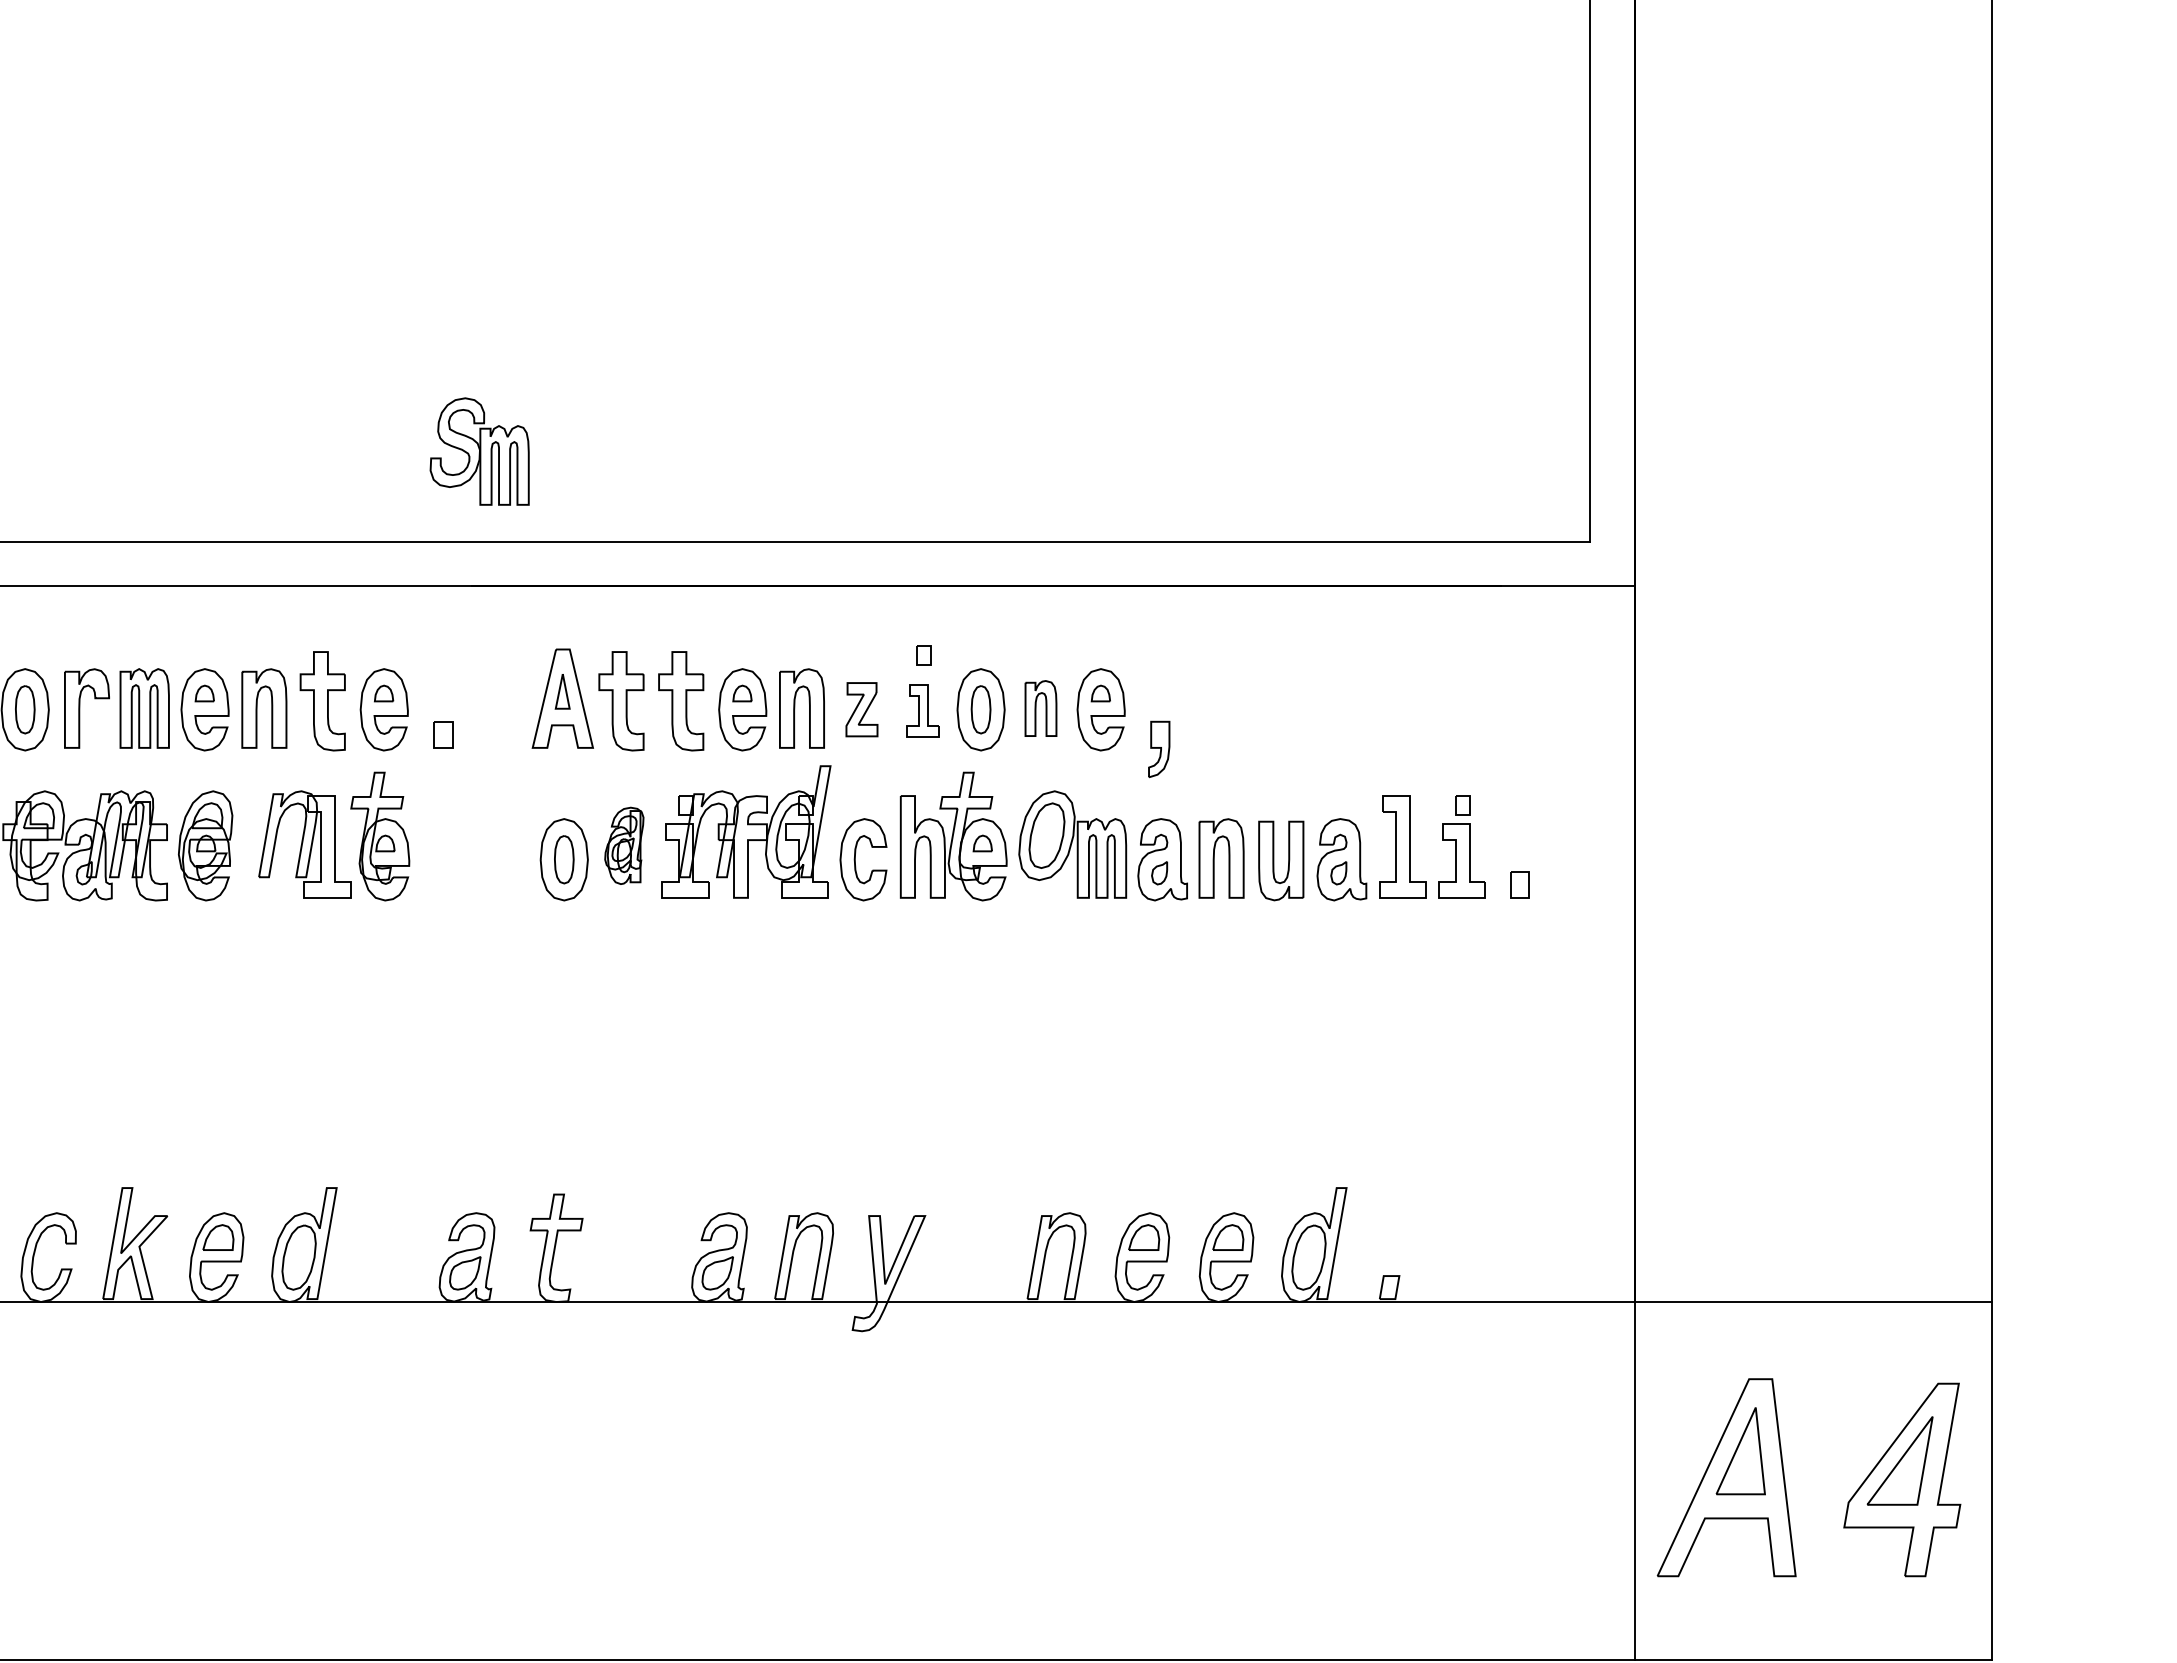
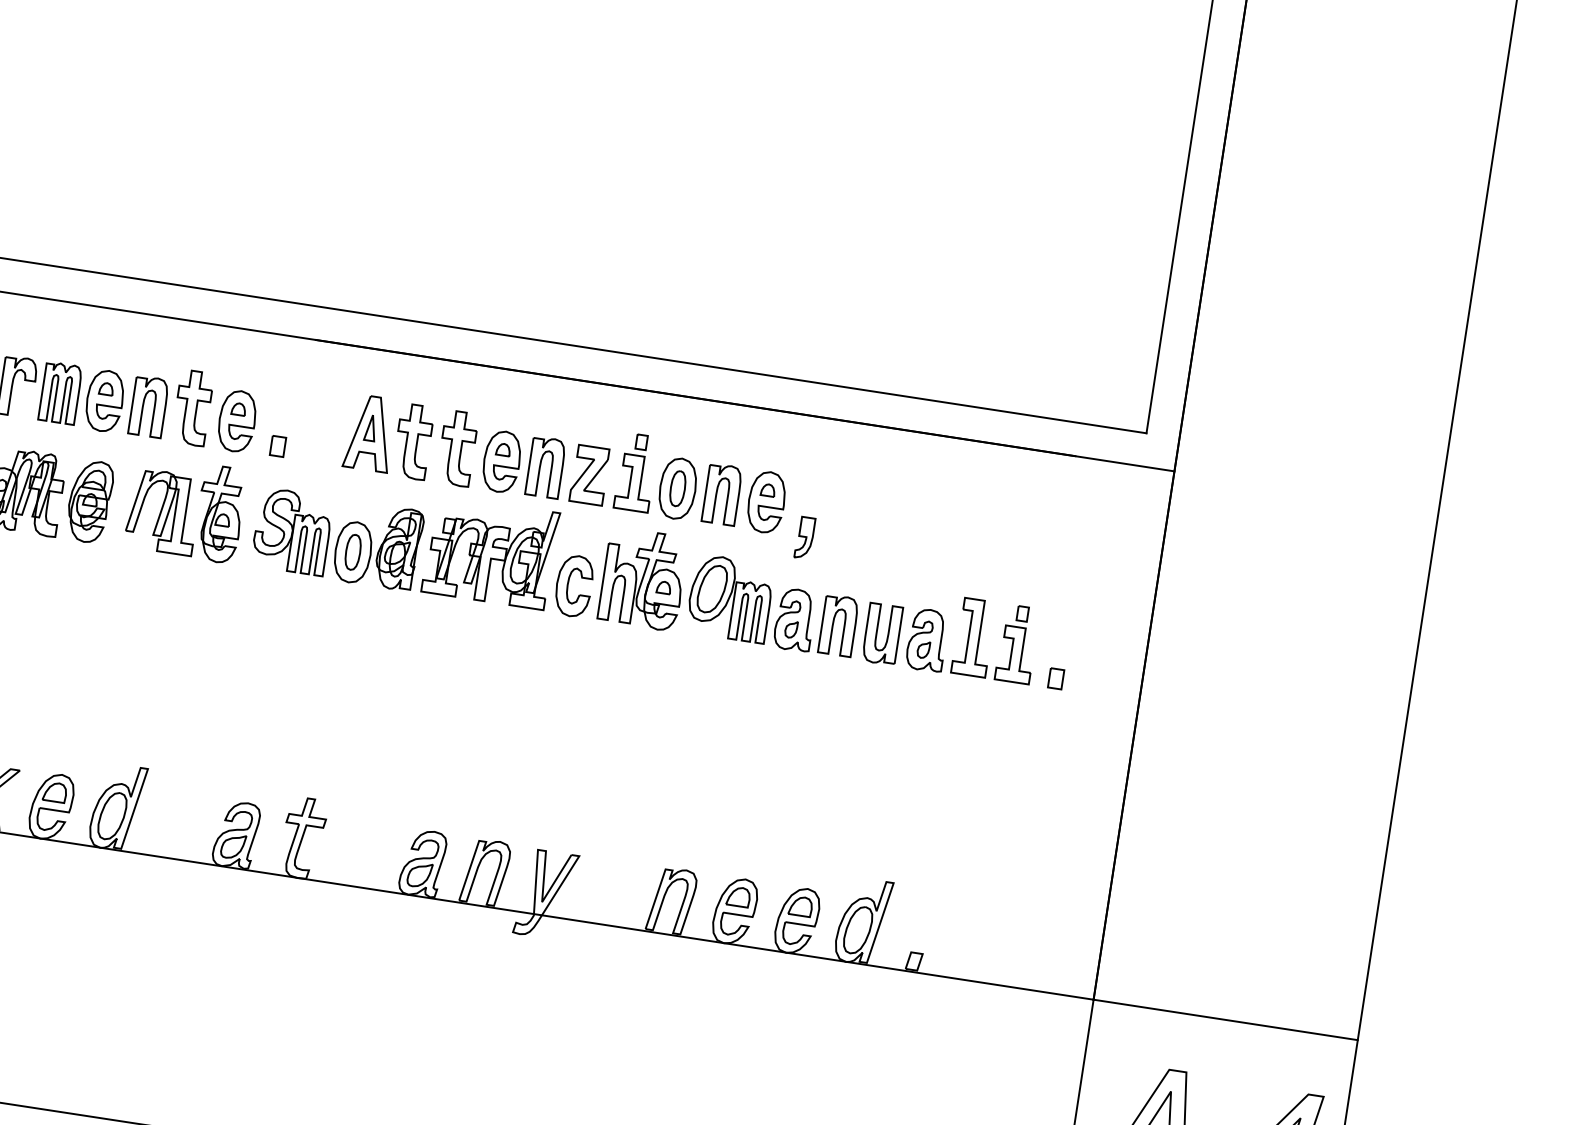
part: (479, 451) -> (292, 531), moved
part: (1040, 708) -> (721, 494), size x1.43
part: (861, 709) -> (589, 474), size x1.43
part: (922, 710) -> (634, 482), size x1.43
part: (624, 845) -> (399, 548), size x1.43

